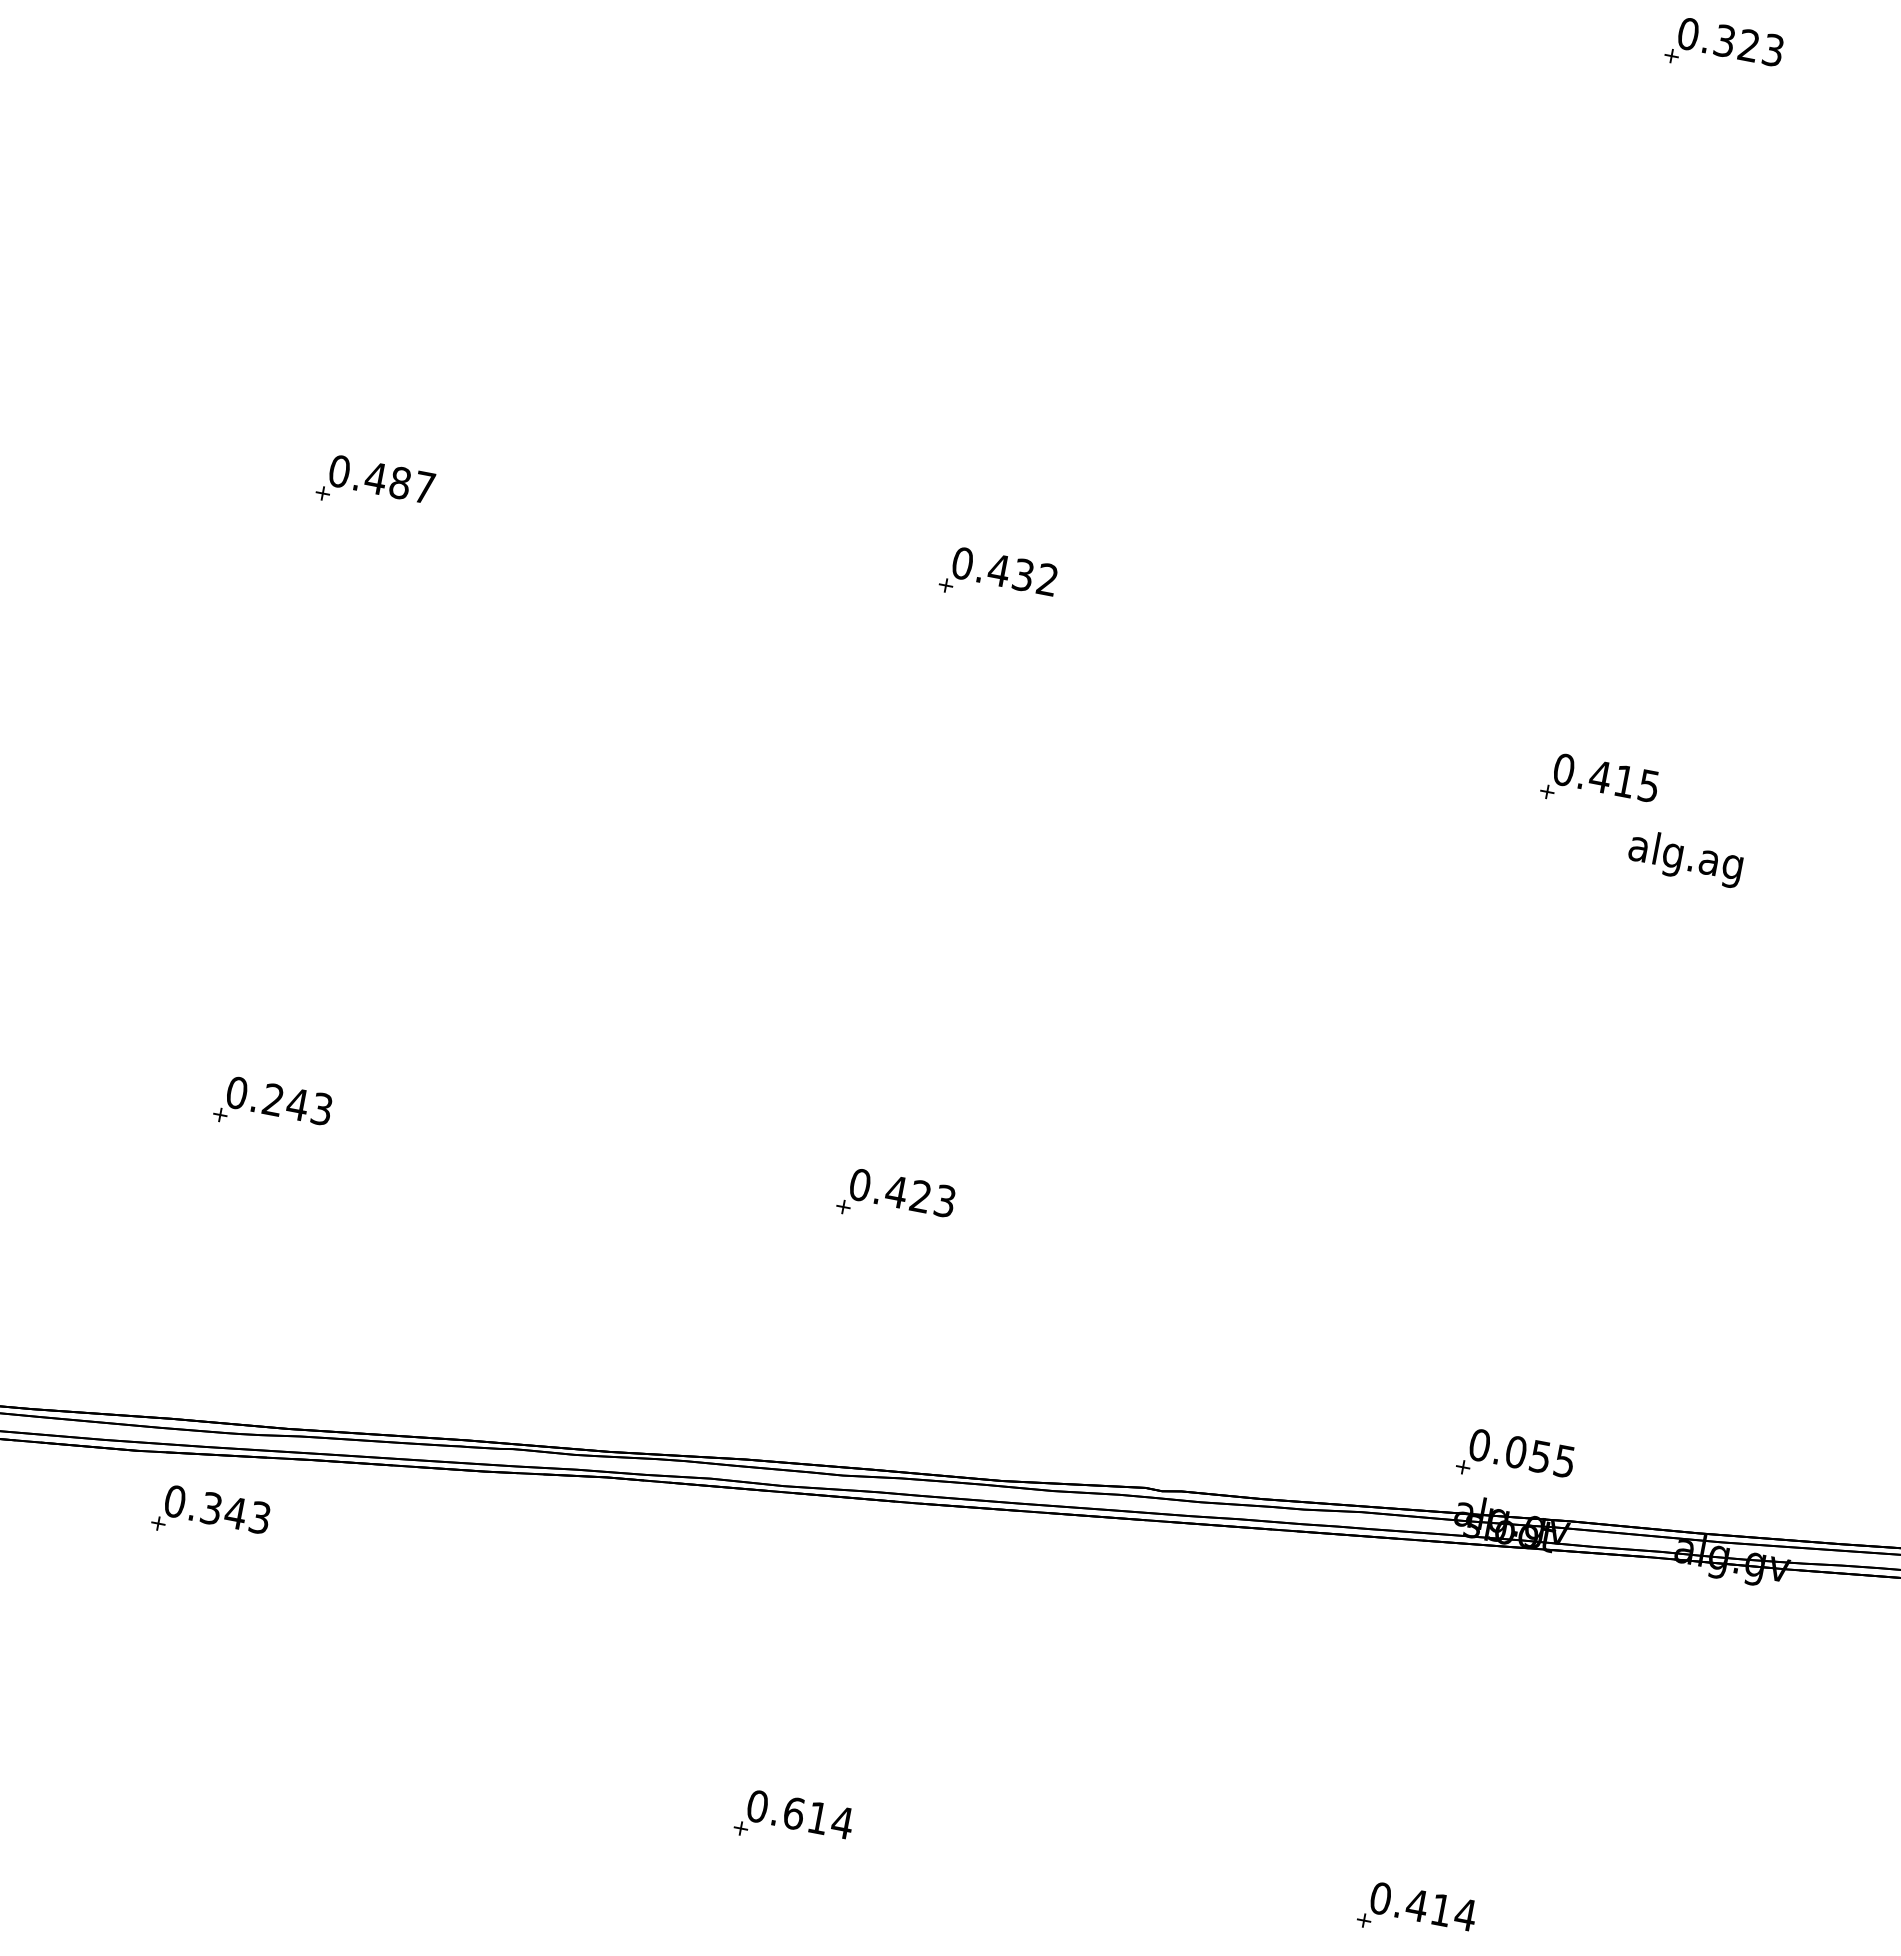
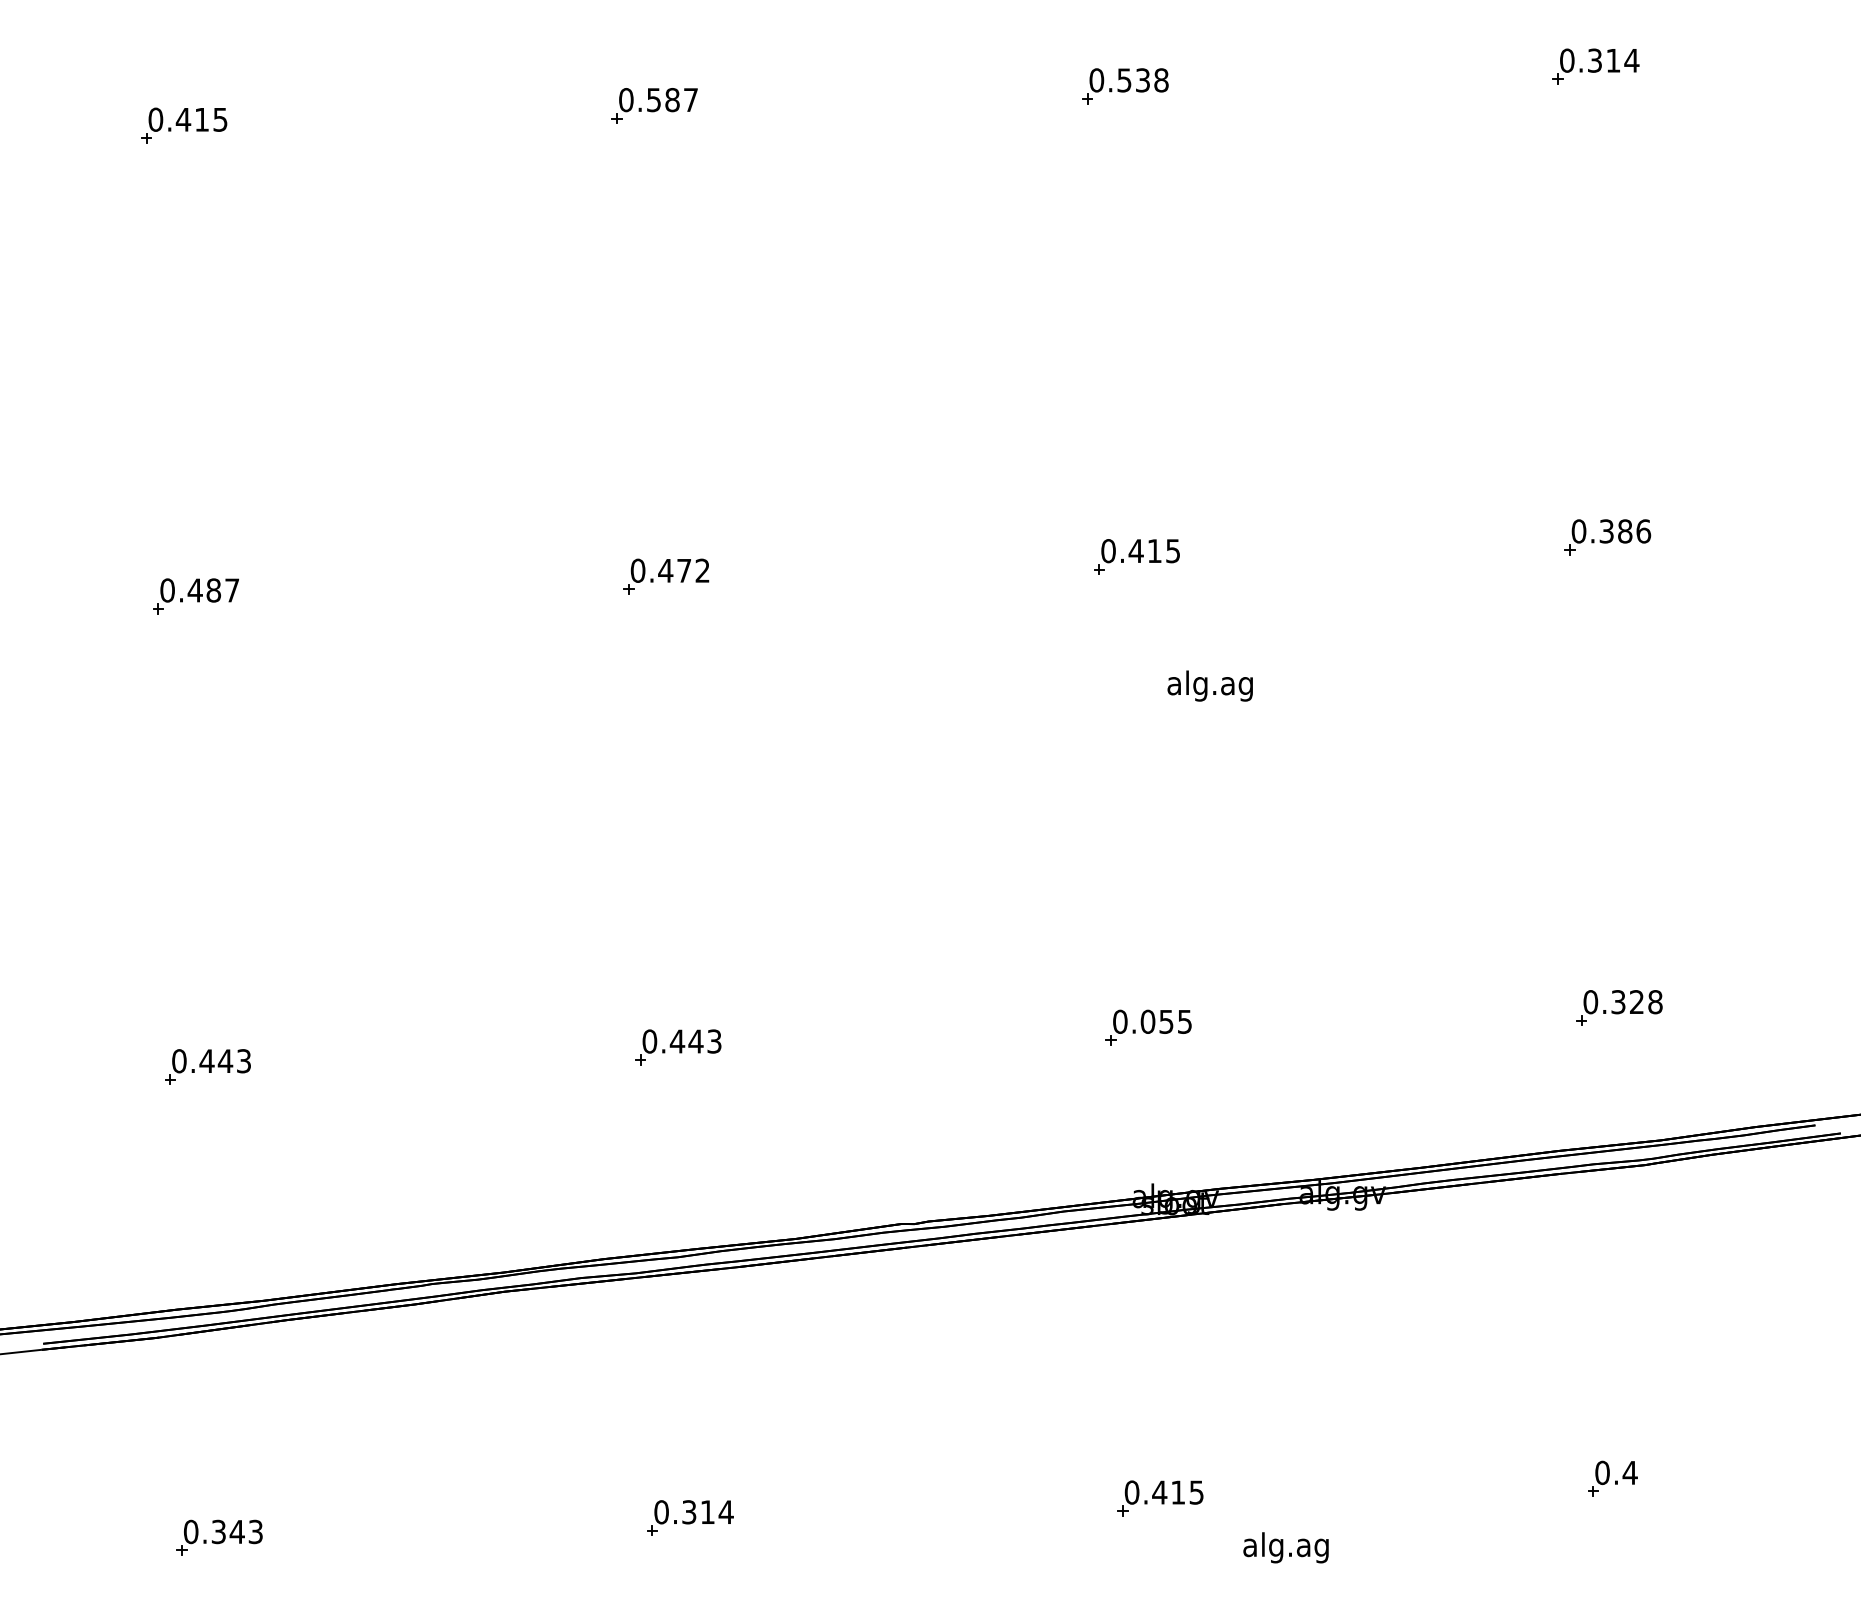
text: (1749, 45) -> (1143, 80), 0.323 -> 0.538
text: (1023, 574) -> (684, 570), 0.432 -> 0.472
part: (1599, 783) -> (1136, 556), moved
text: (272, 1098) -> (206, 1060), 0.243 -> 0.443
text: (920, 1196) -> (695, 1041), 0.423 -> 0.443
part: (1515, 1459) -> (1148, 1027), moved
part: (210, 1515) -> (219, 1537), moved
text: (794, 1813) -> (689, 1512), 0.614 -> 0.314
text: (1465, 1914) -> (1196, 1492), 0.414 -> 0.415

